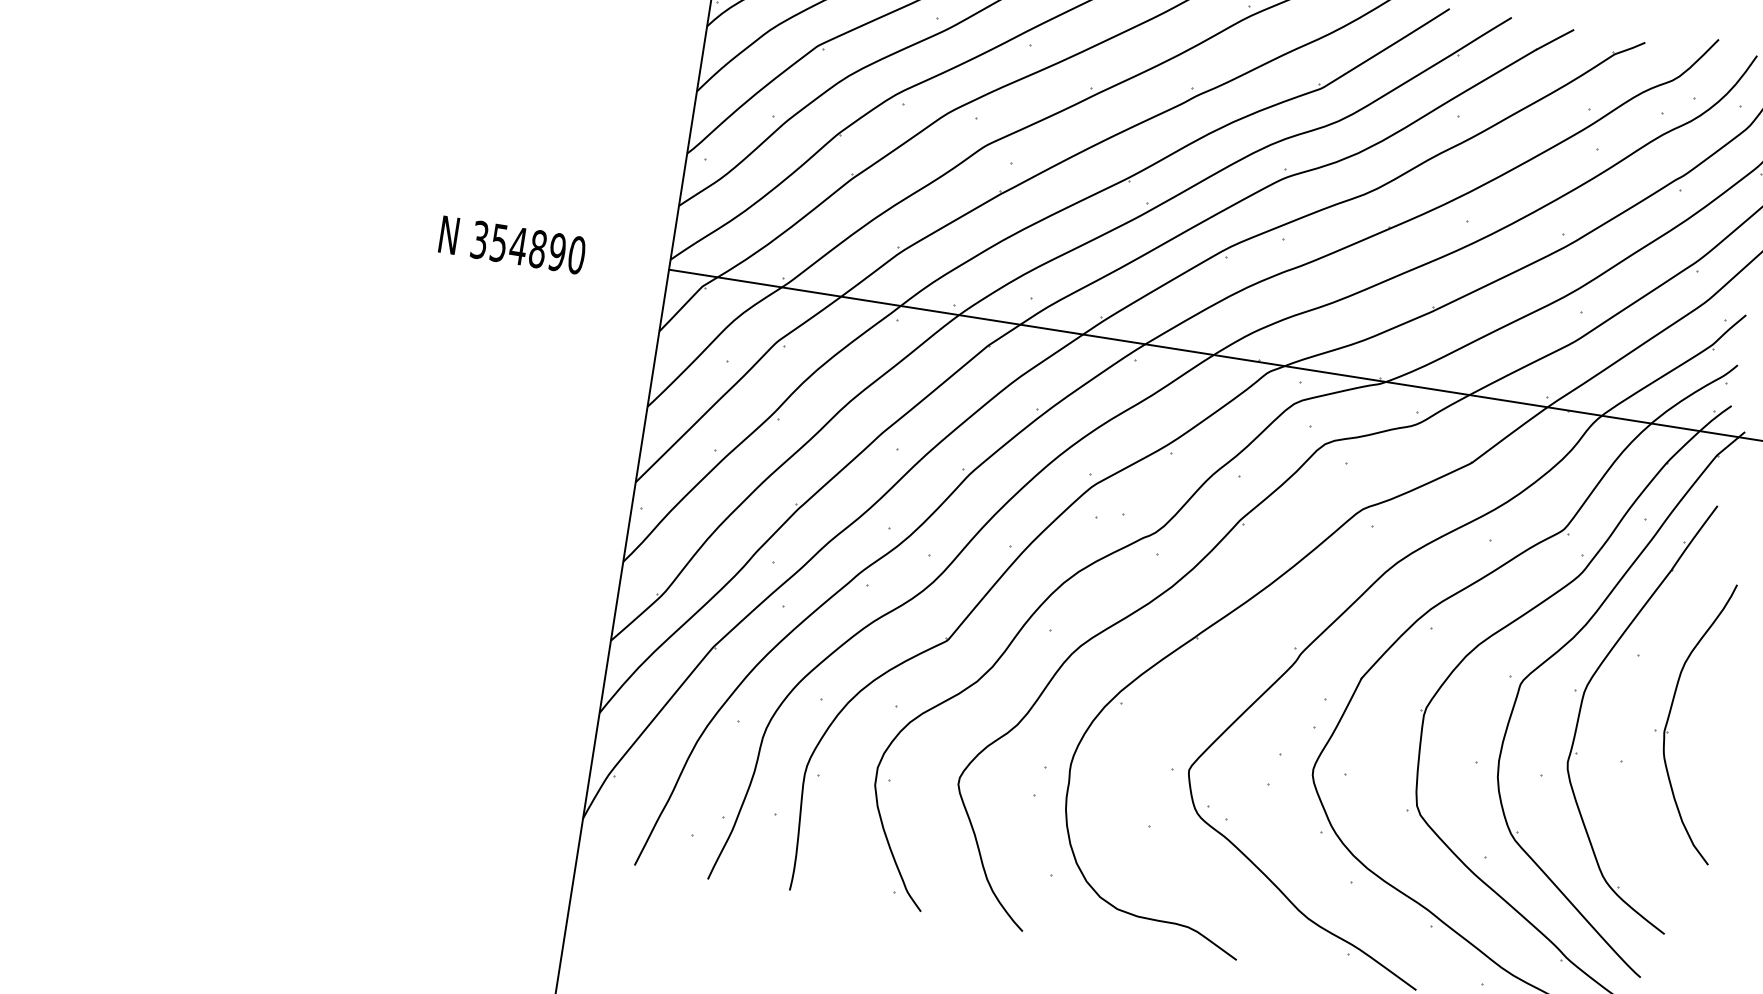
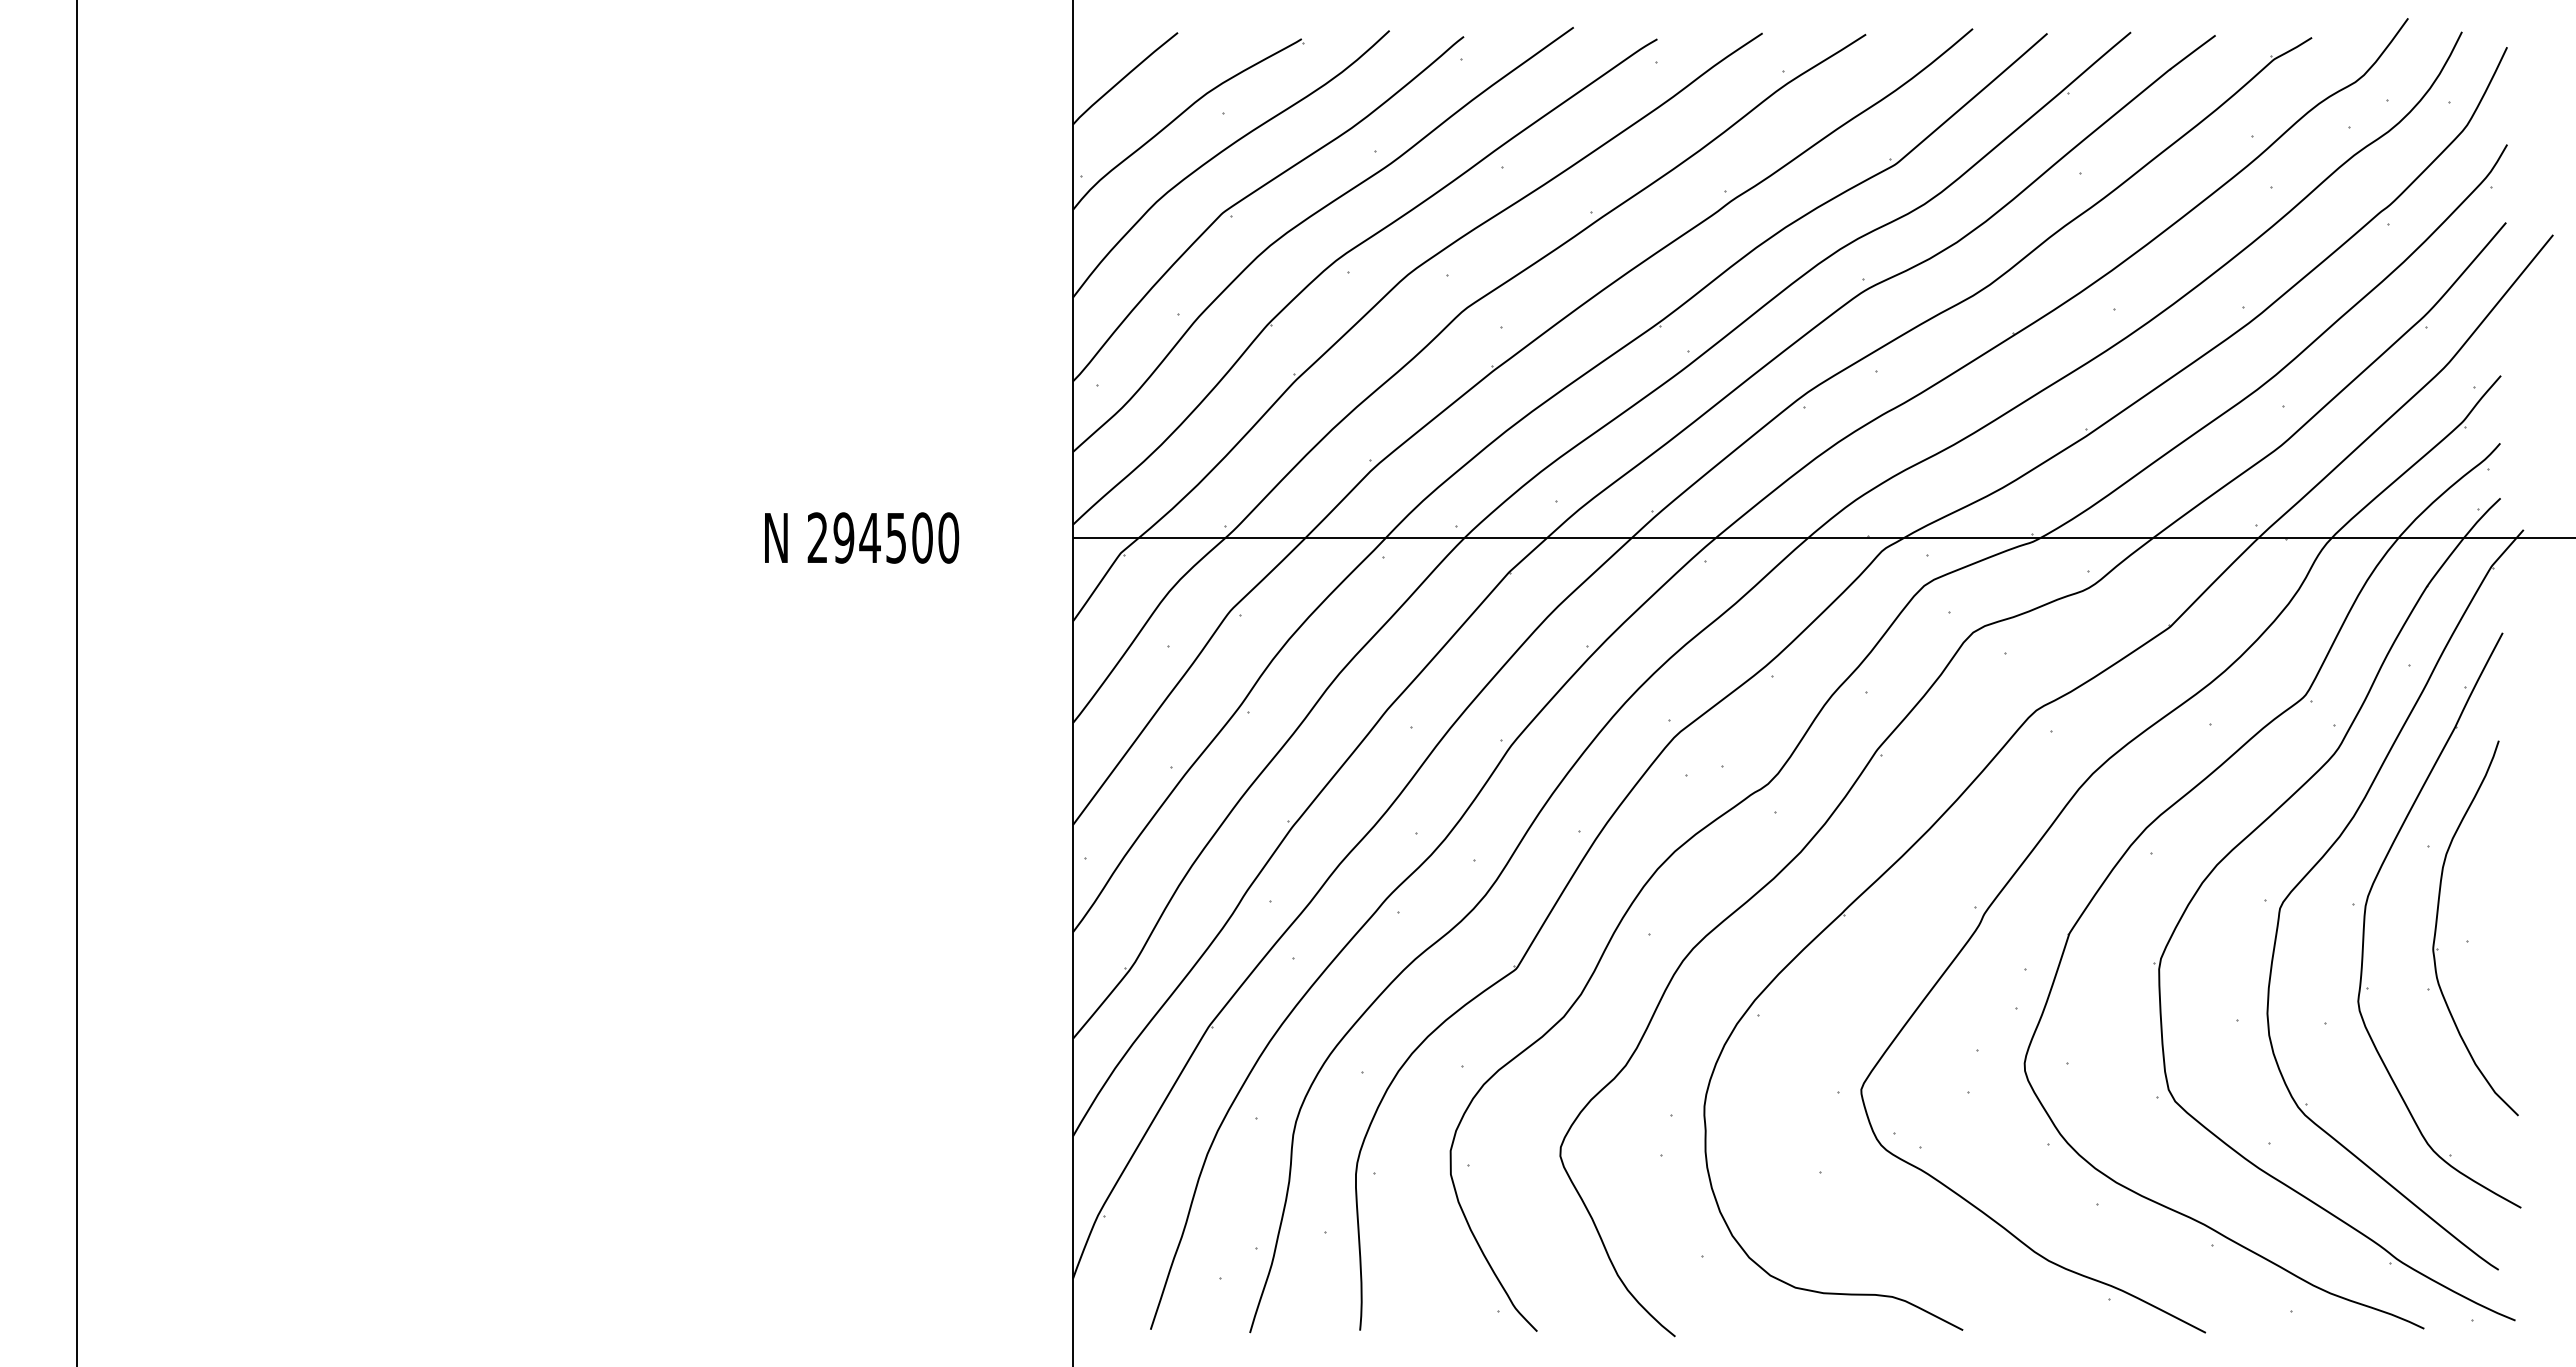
text: (518, 245) -> (869, 537), 354890 -> 294500
part: (1670, 713) -> (2437, 924), moved

